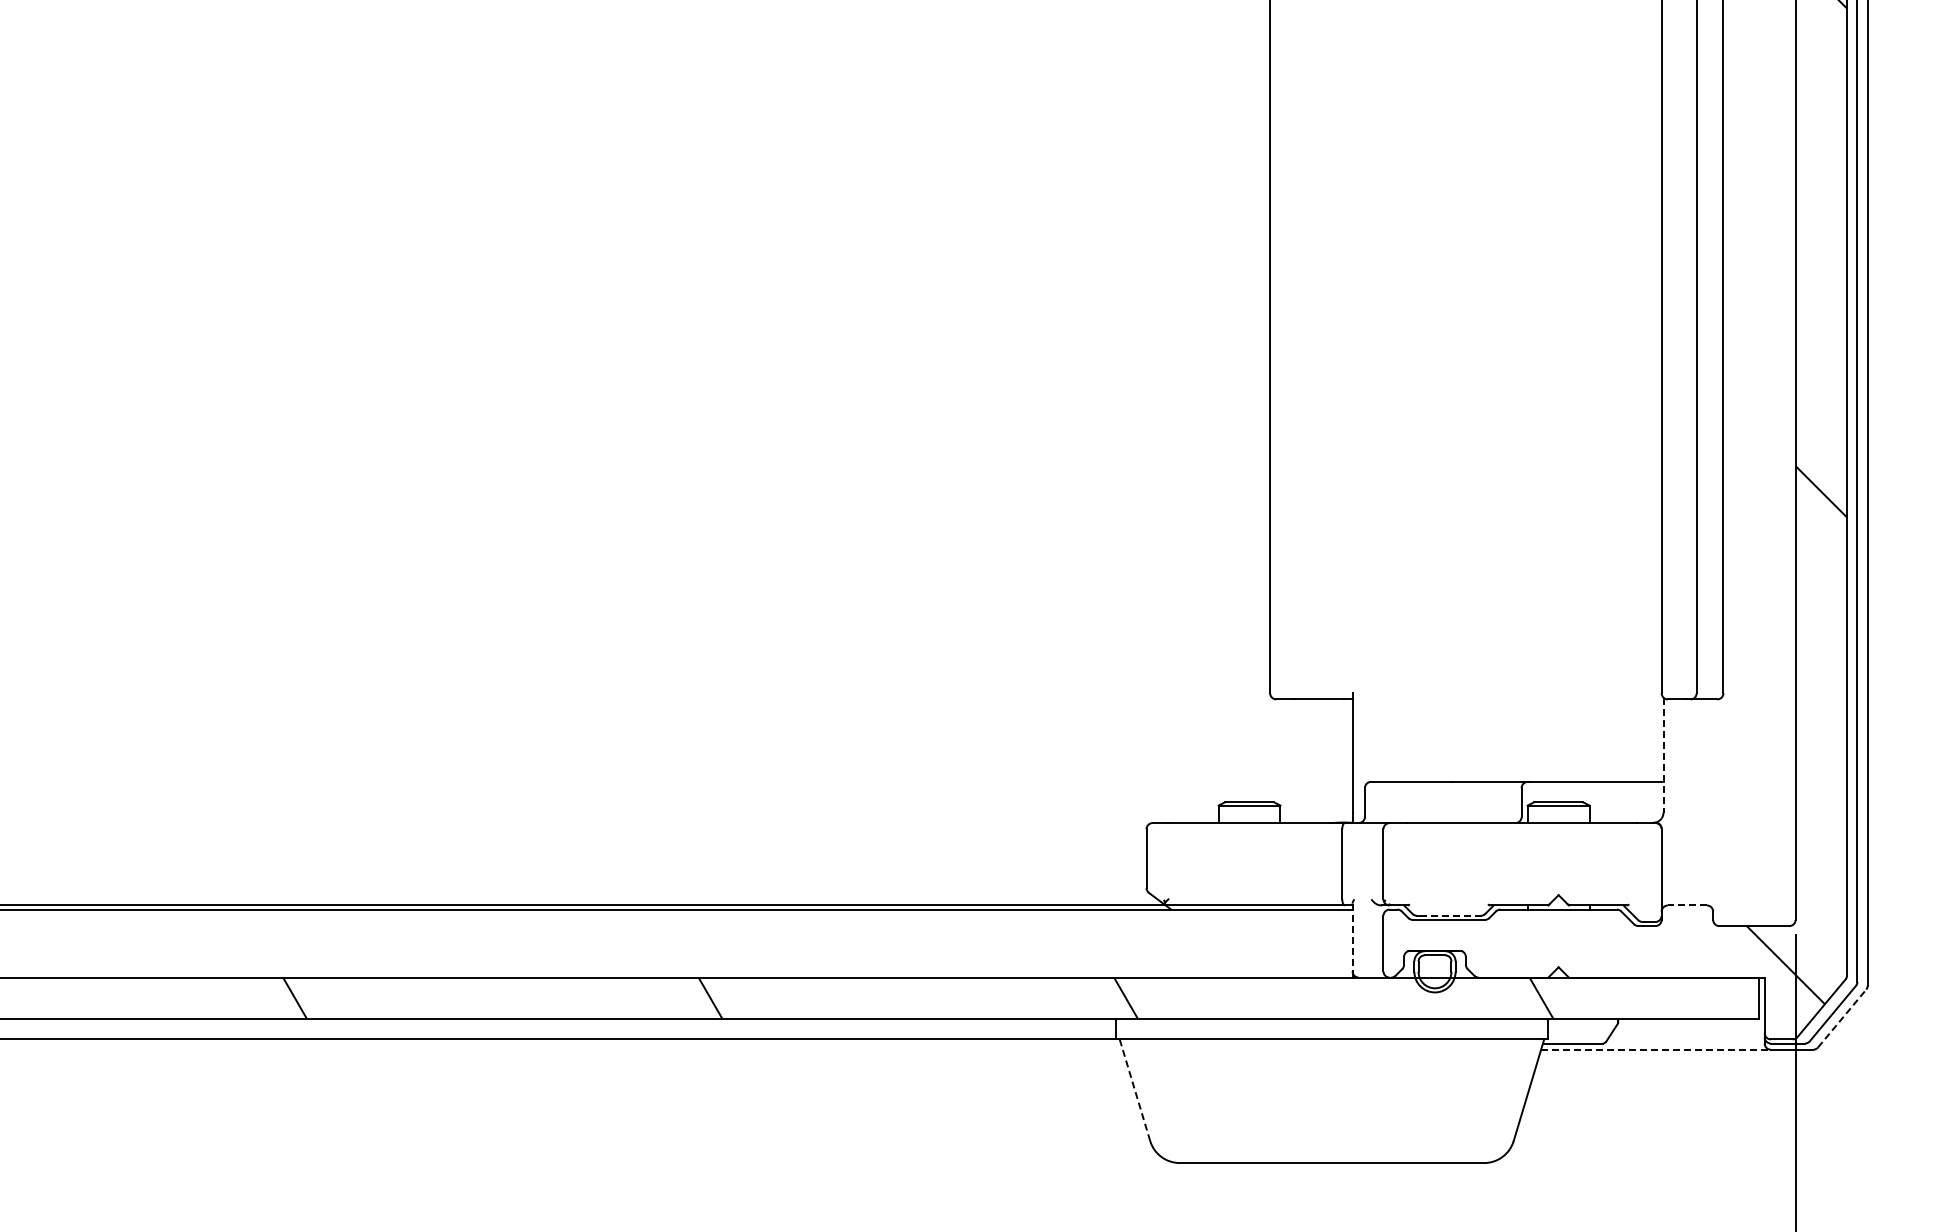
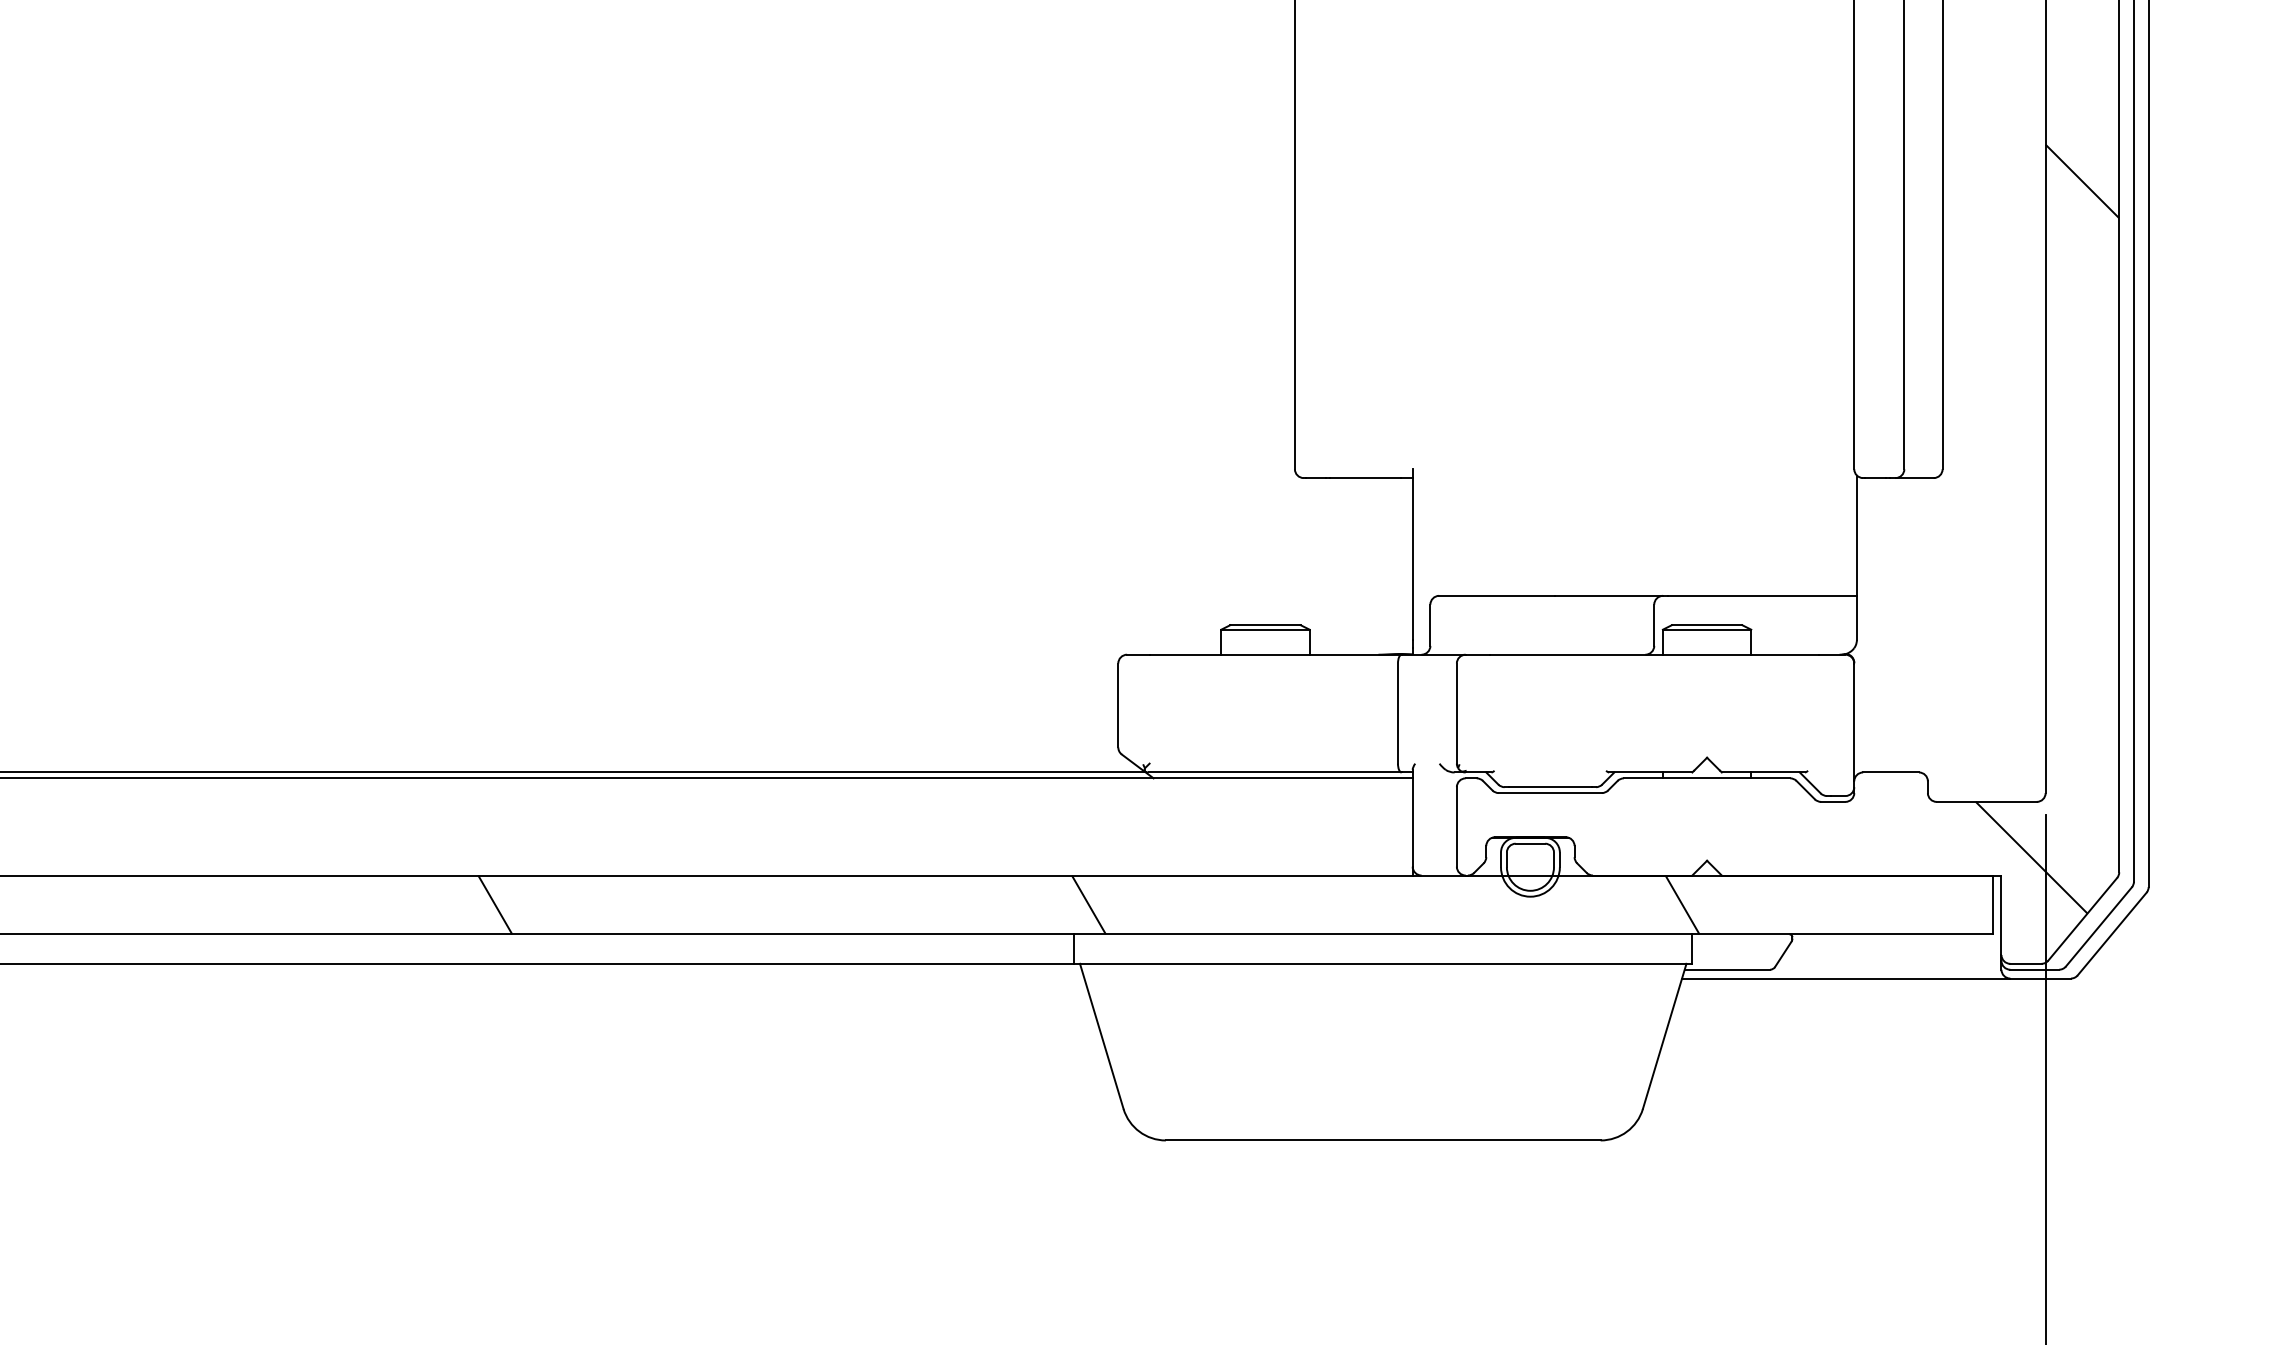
line: (1663, 755) -> (1856, 558), dashed -> solid
line: (1687, 905) -> (1891, 772), dashed -> solid
line: (1448, 915) -> (1549, 786), dashed -> solid
line: (1352, 937) -> (1412, 818), dashed -> solid
line: (1842, 1018) -> (2112, 933), dashed -> solid
line: (1656, 1049) -> (1846, 978), dashed -> solid
line: (1134, 1089) -> (1101, 1035), dashed -> solid

